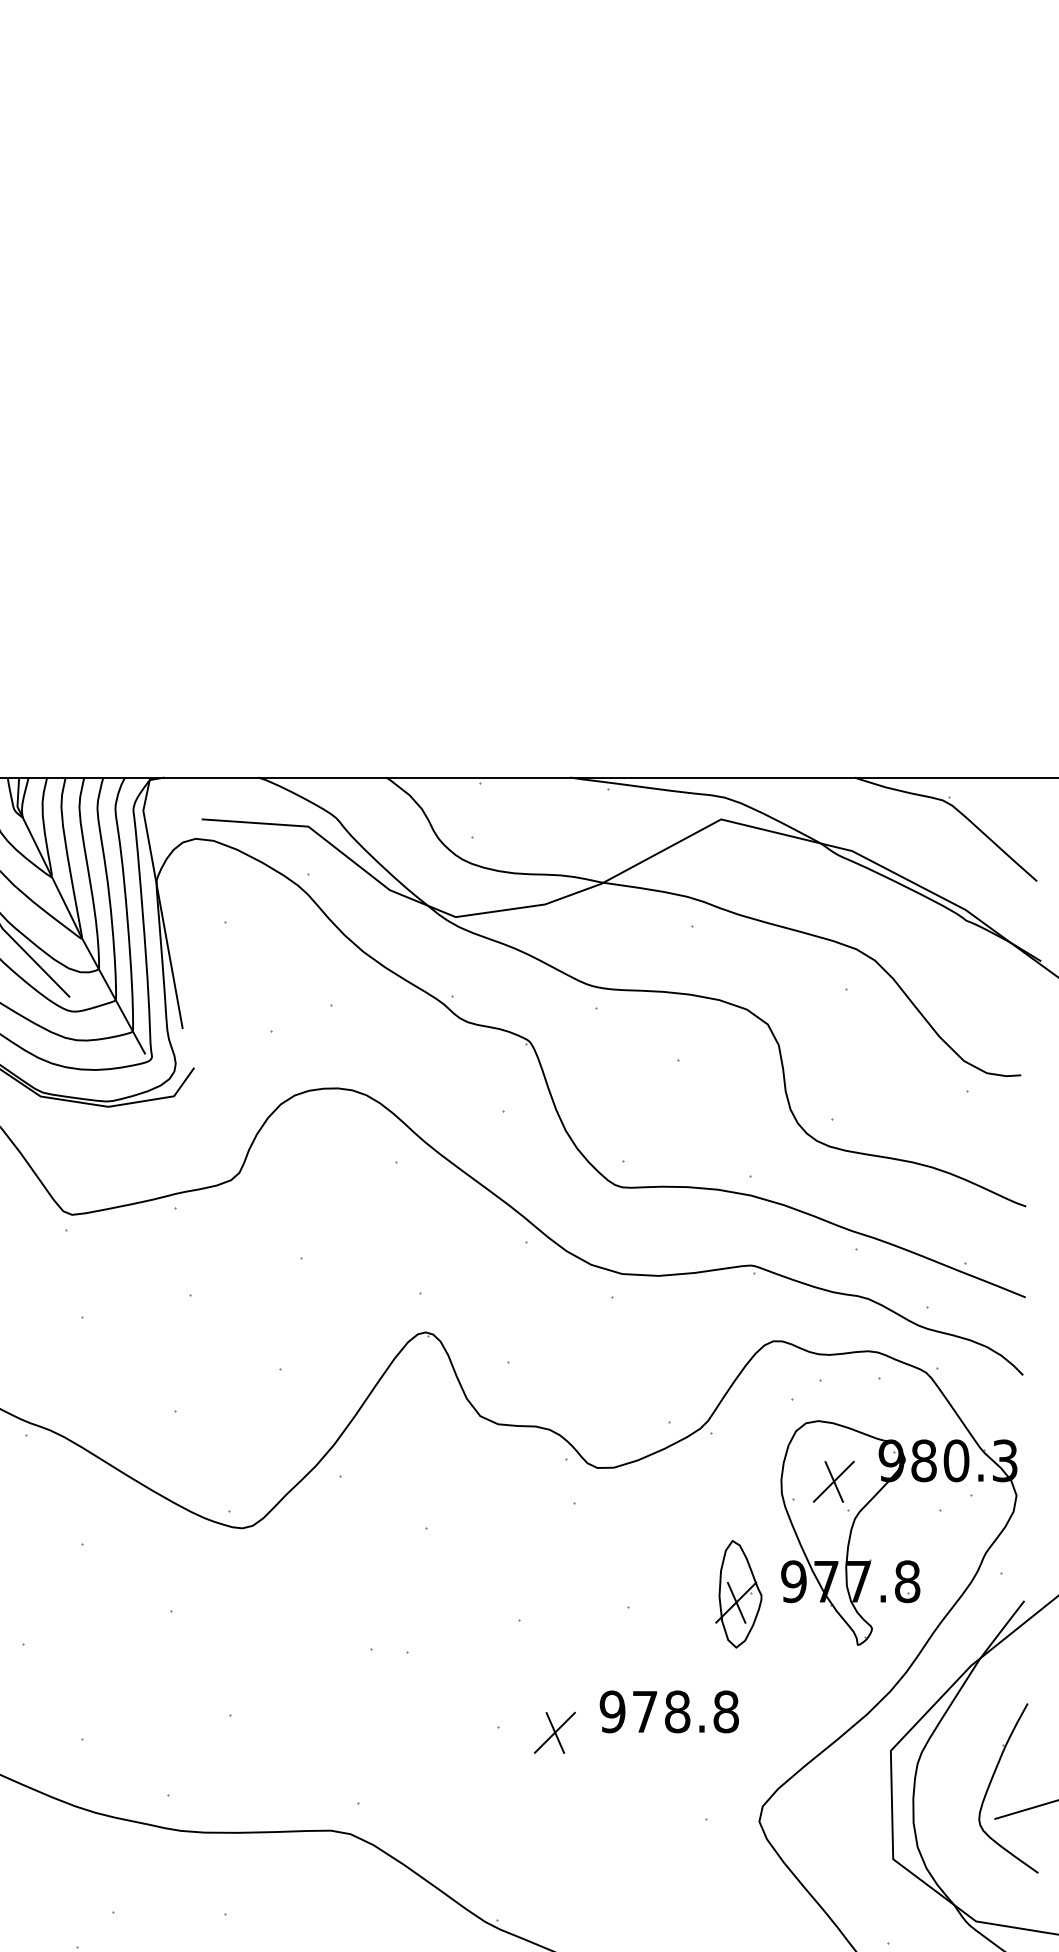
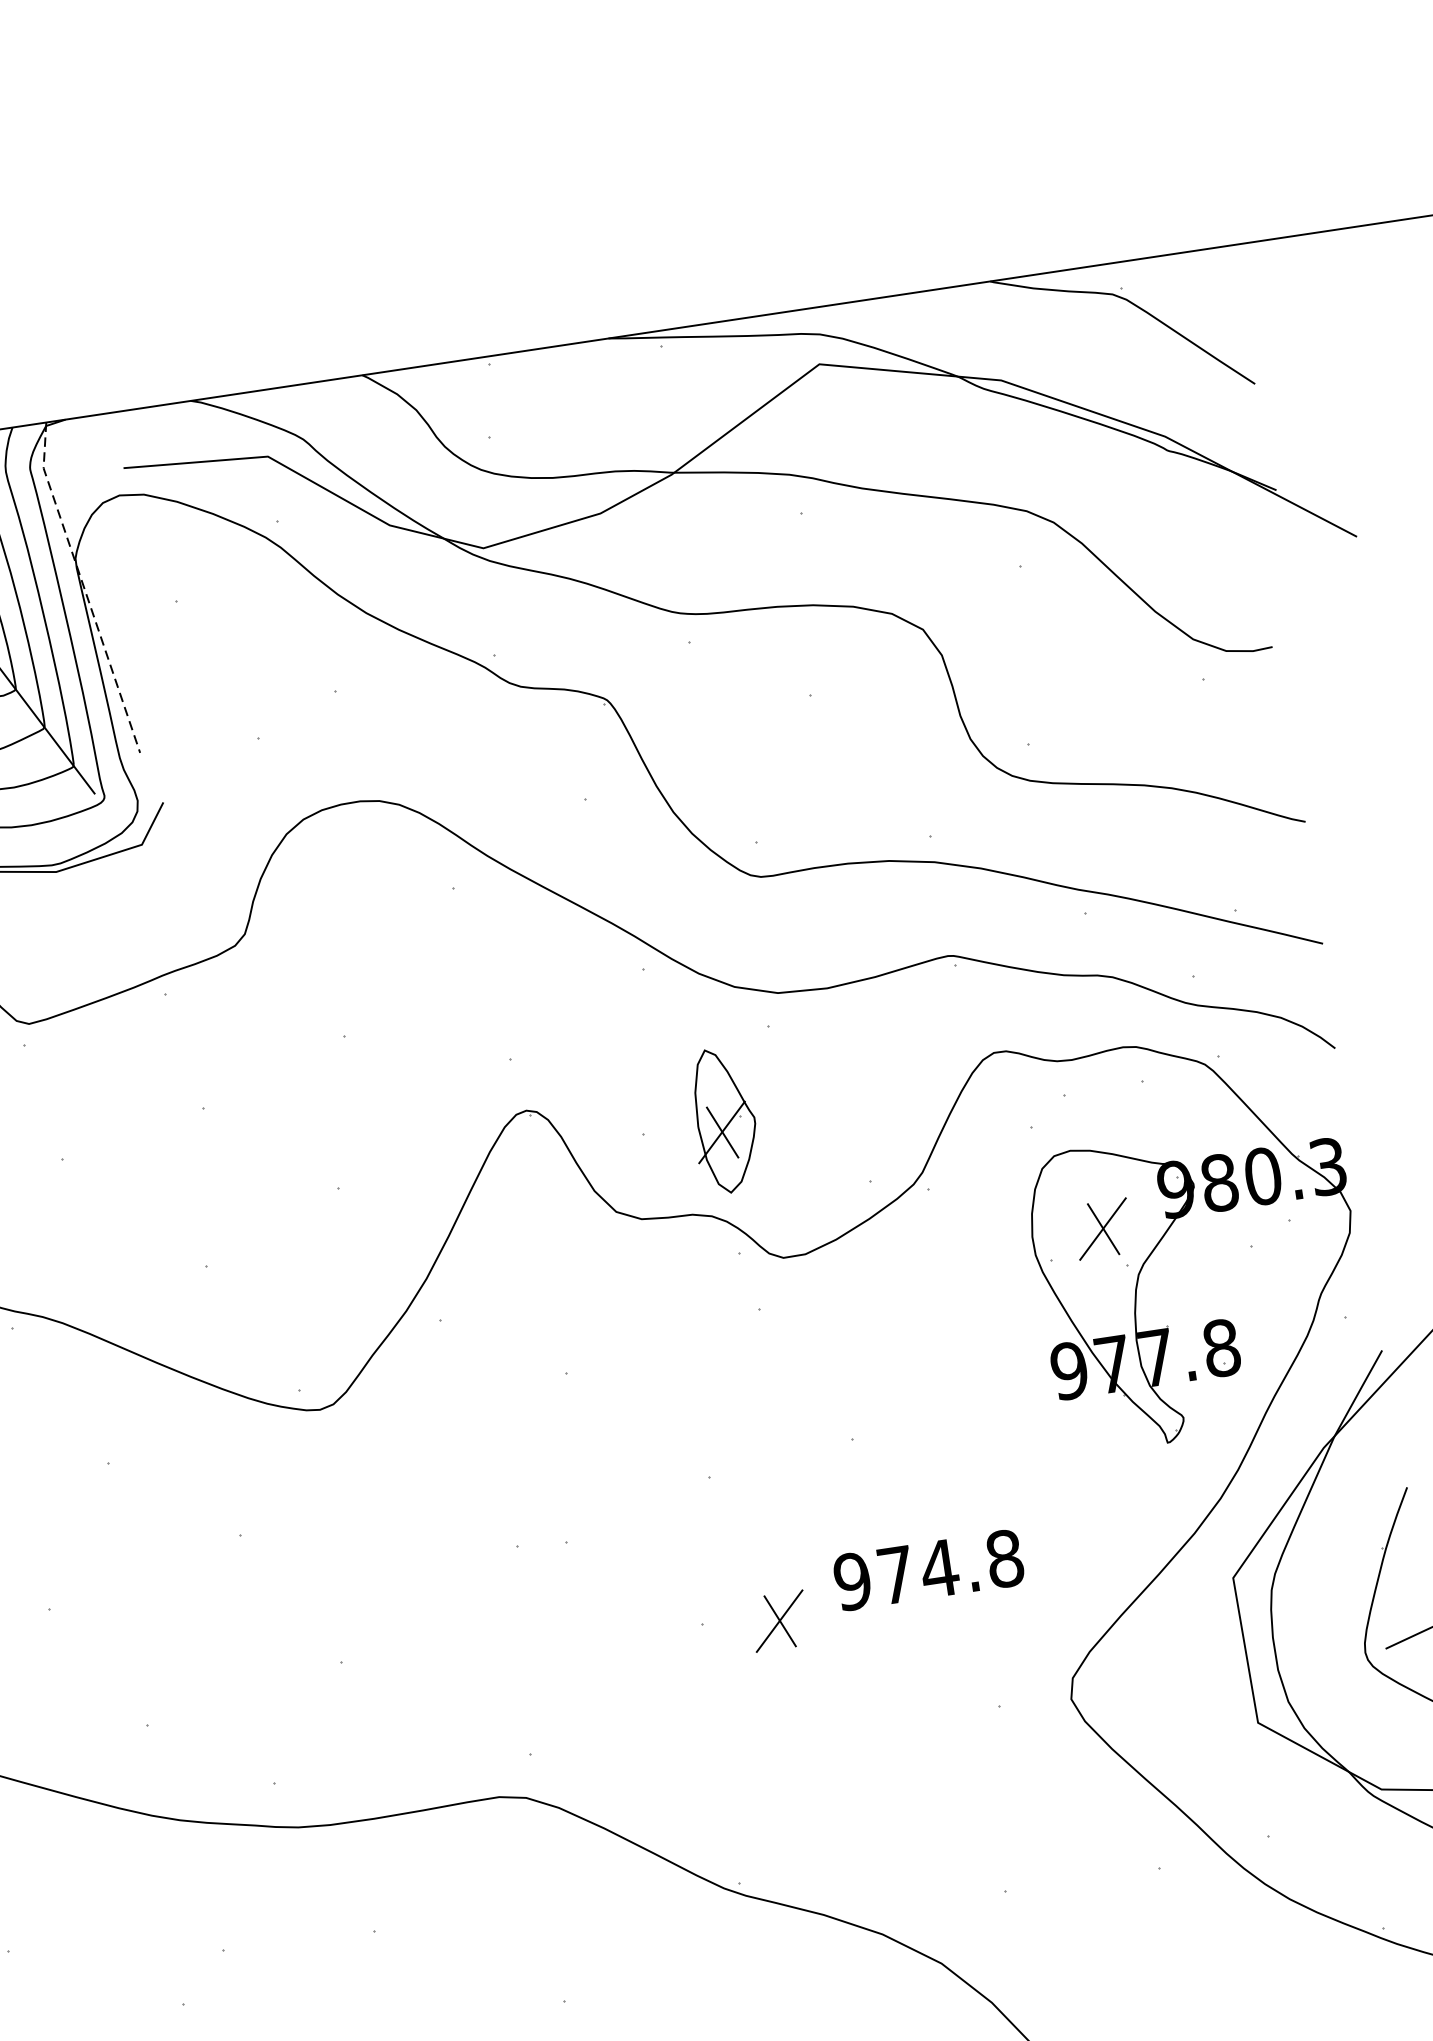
line: (160, 903) -> (85, 589), solid -> dashed
part: (738, 1593) -> (723, 1119), moved
text: (677, 1711) -> (939, 1568), 978.8 -> 974.8

